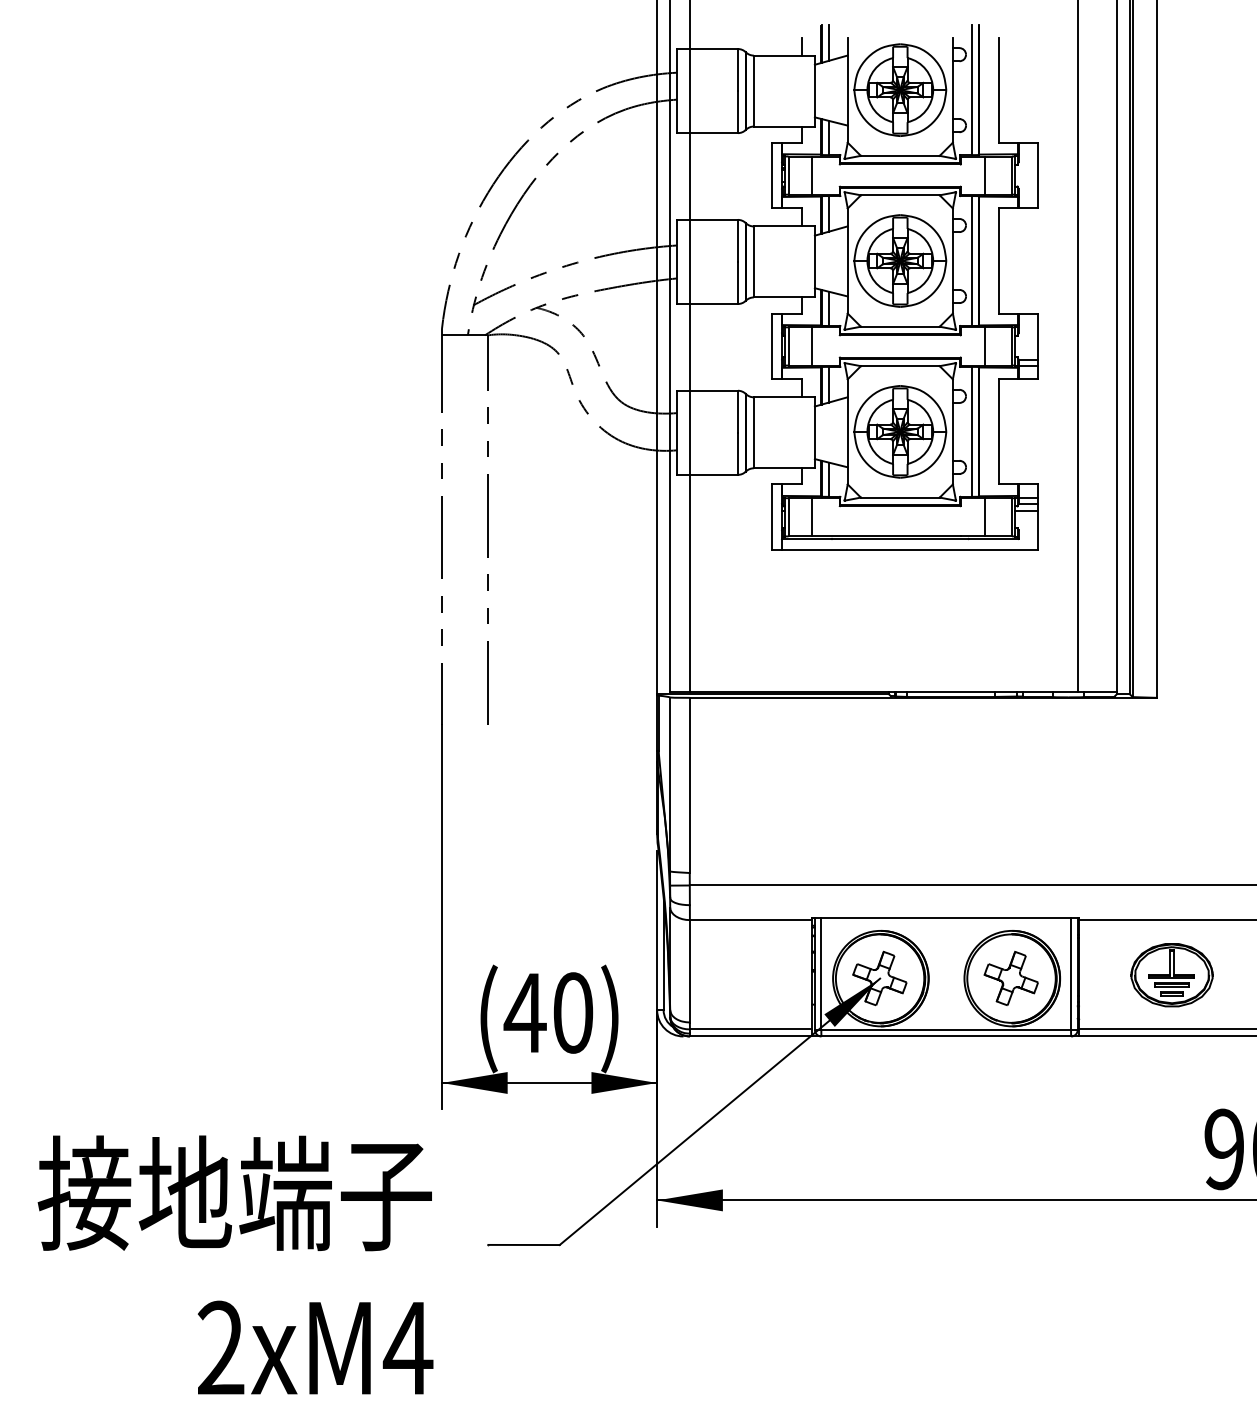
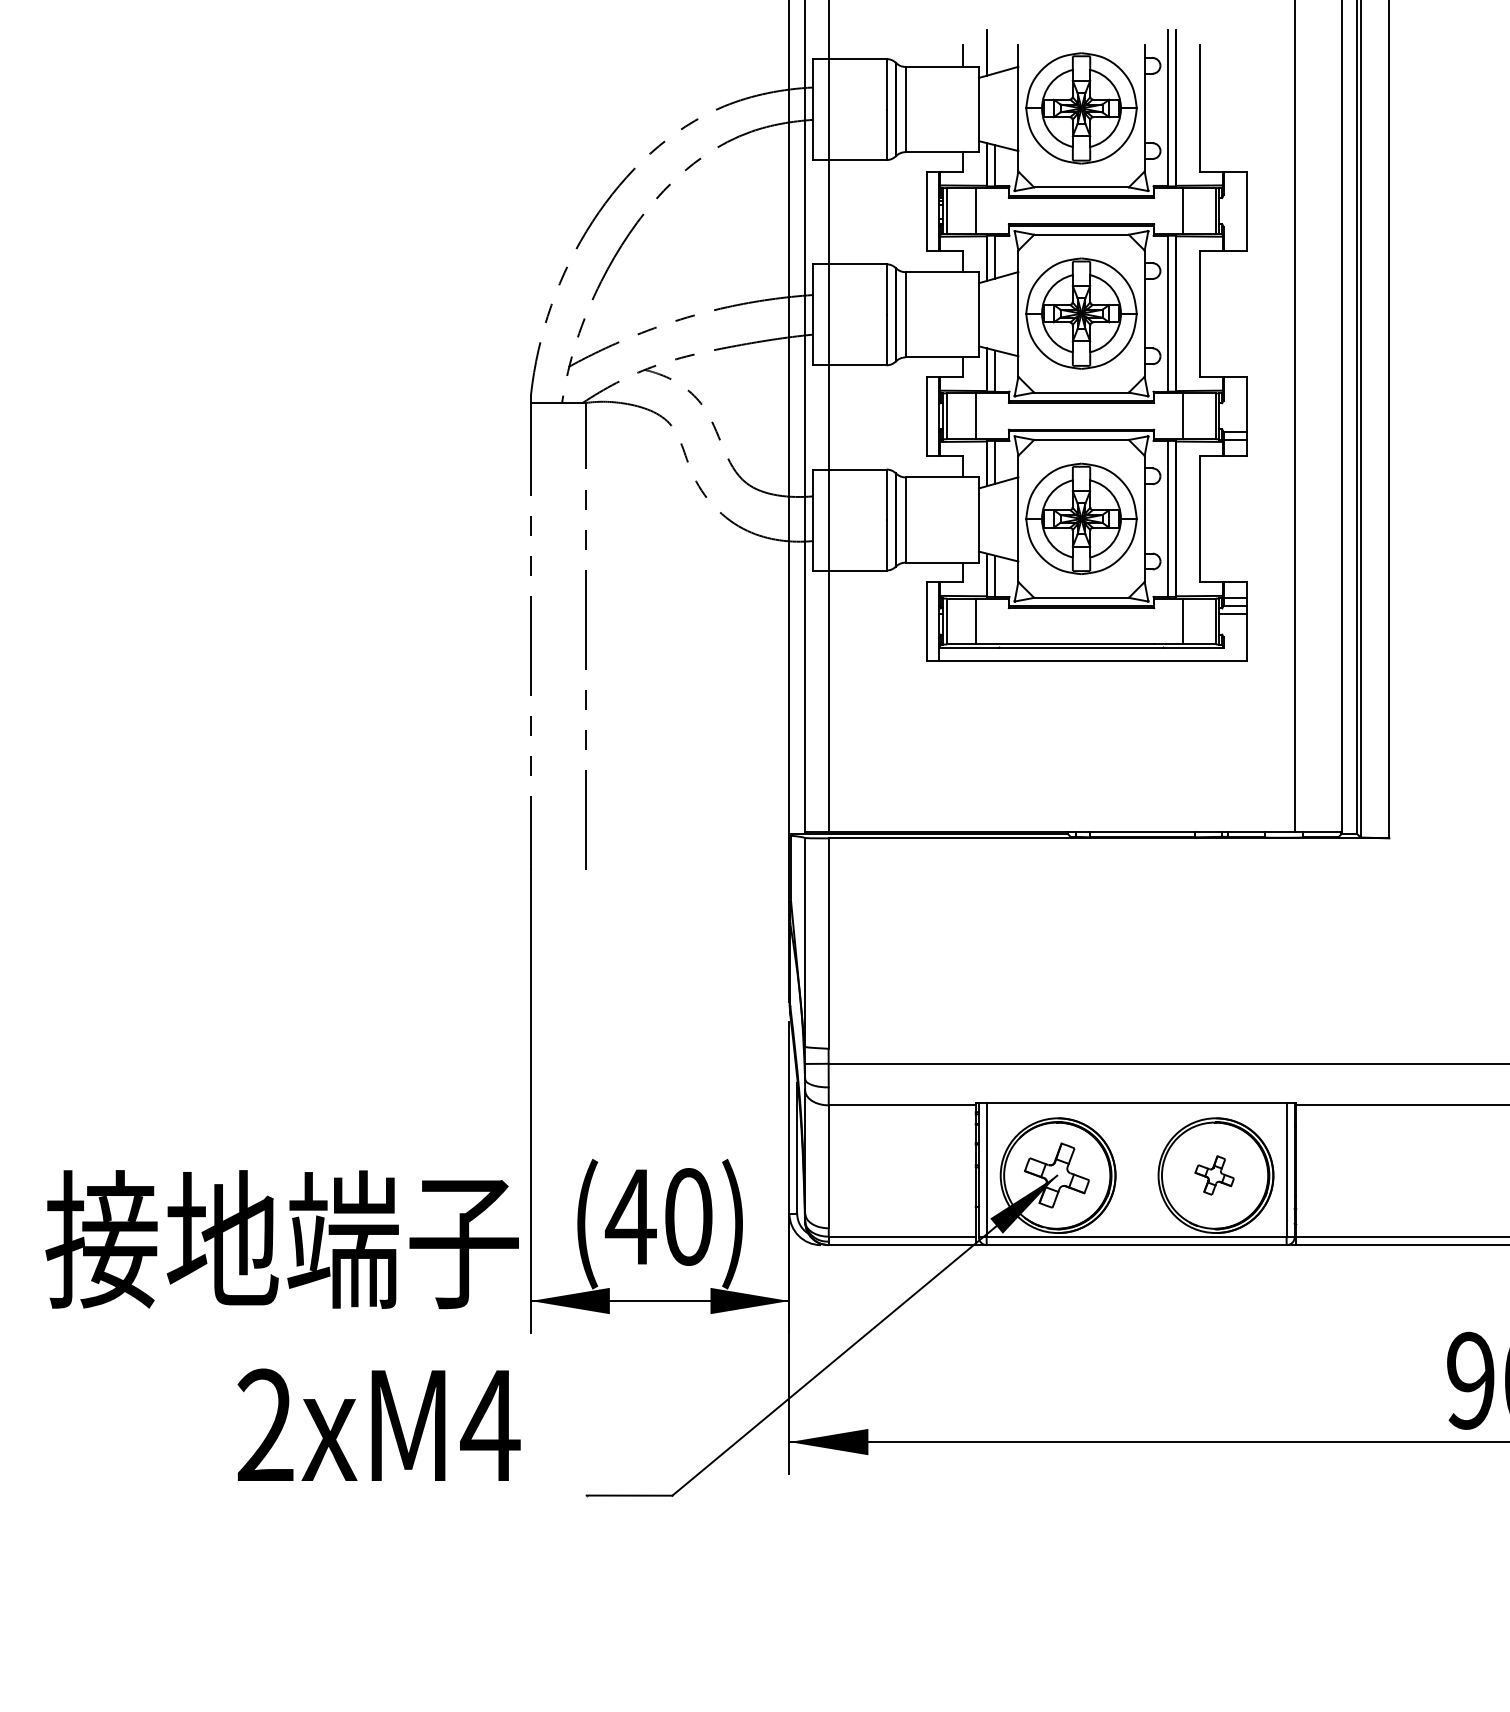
line: (828, 42) -> (995, 51), removed
part: (1171, 975) -> (1407, 1171), removed
part: (1011, 978) -> (1214, 1175), size x0.6
text: (235, 1264) -> (282, 1325), moved

